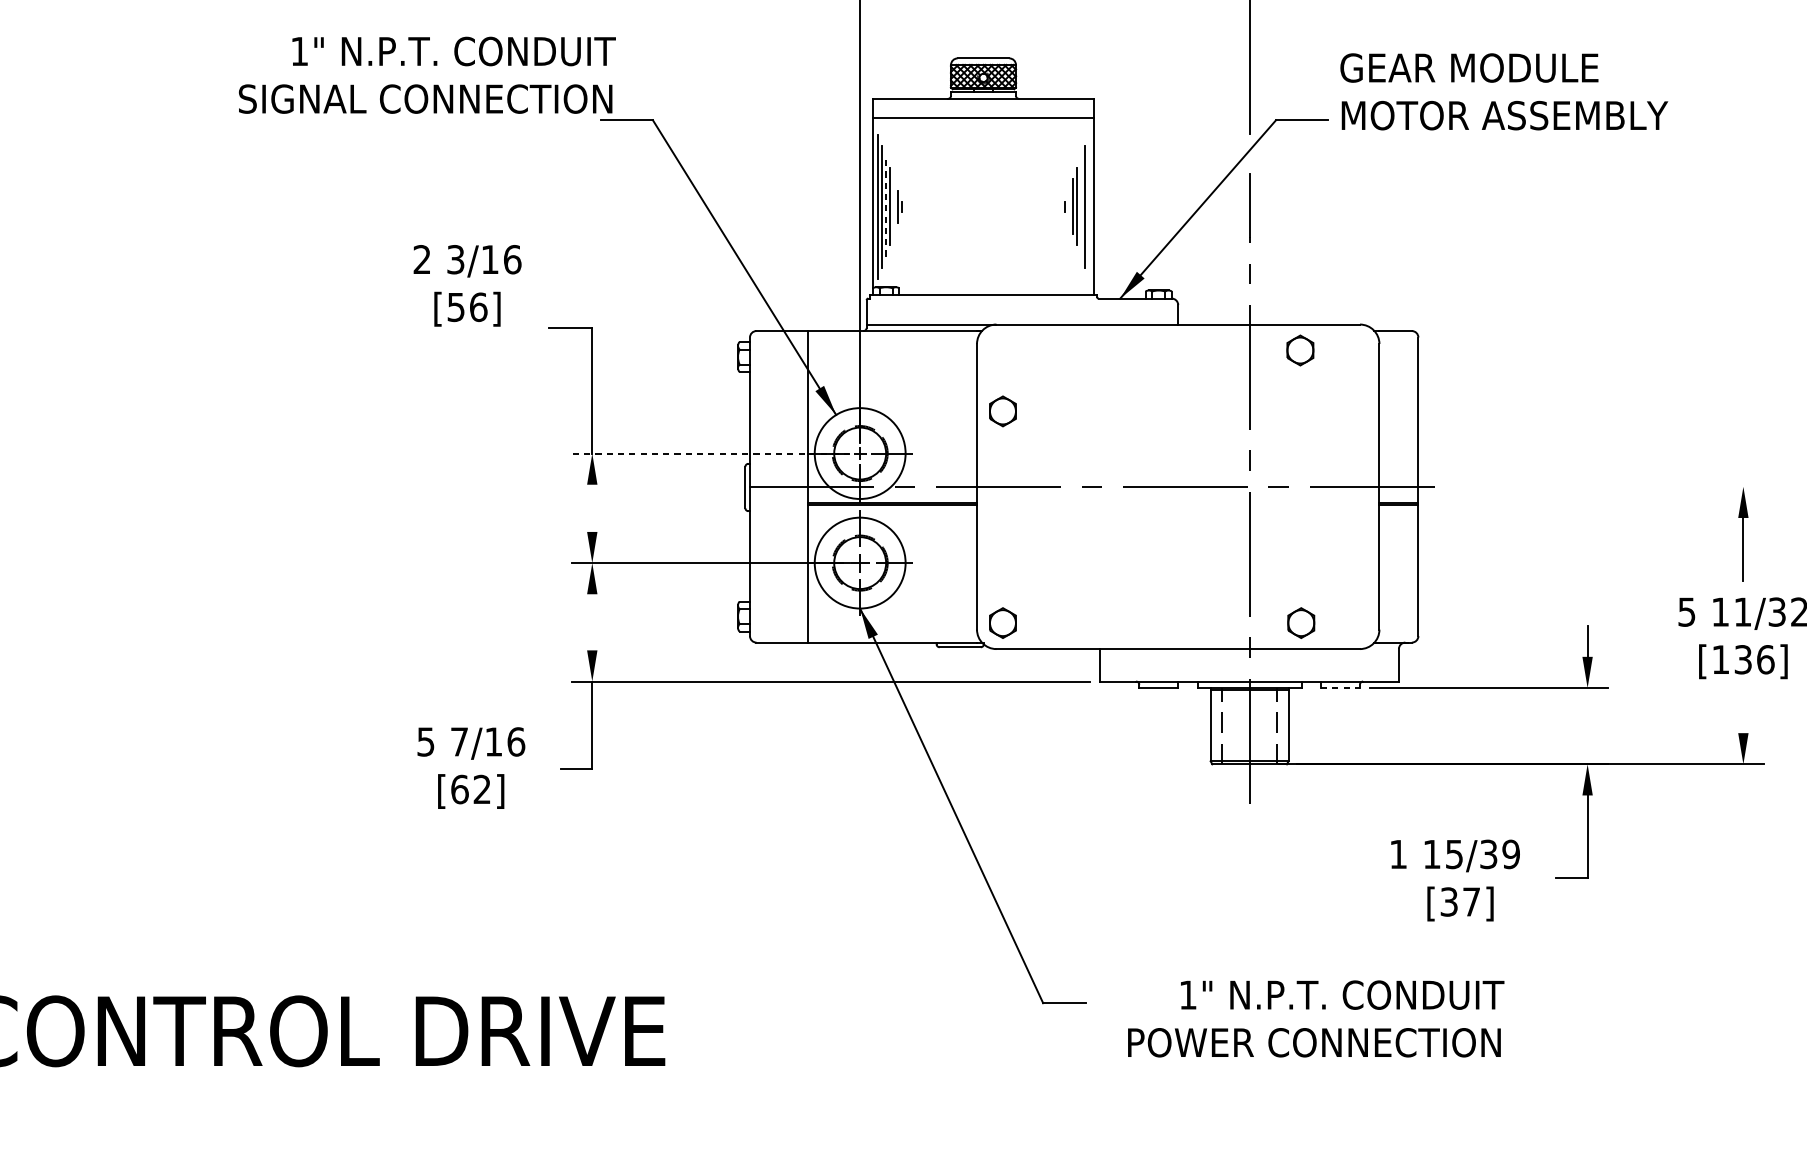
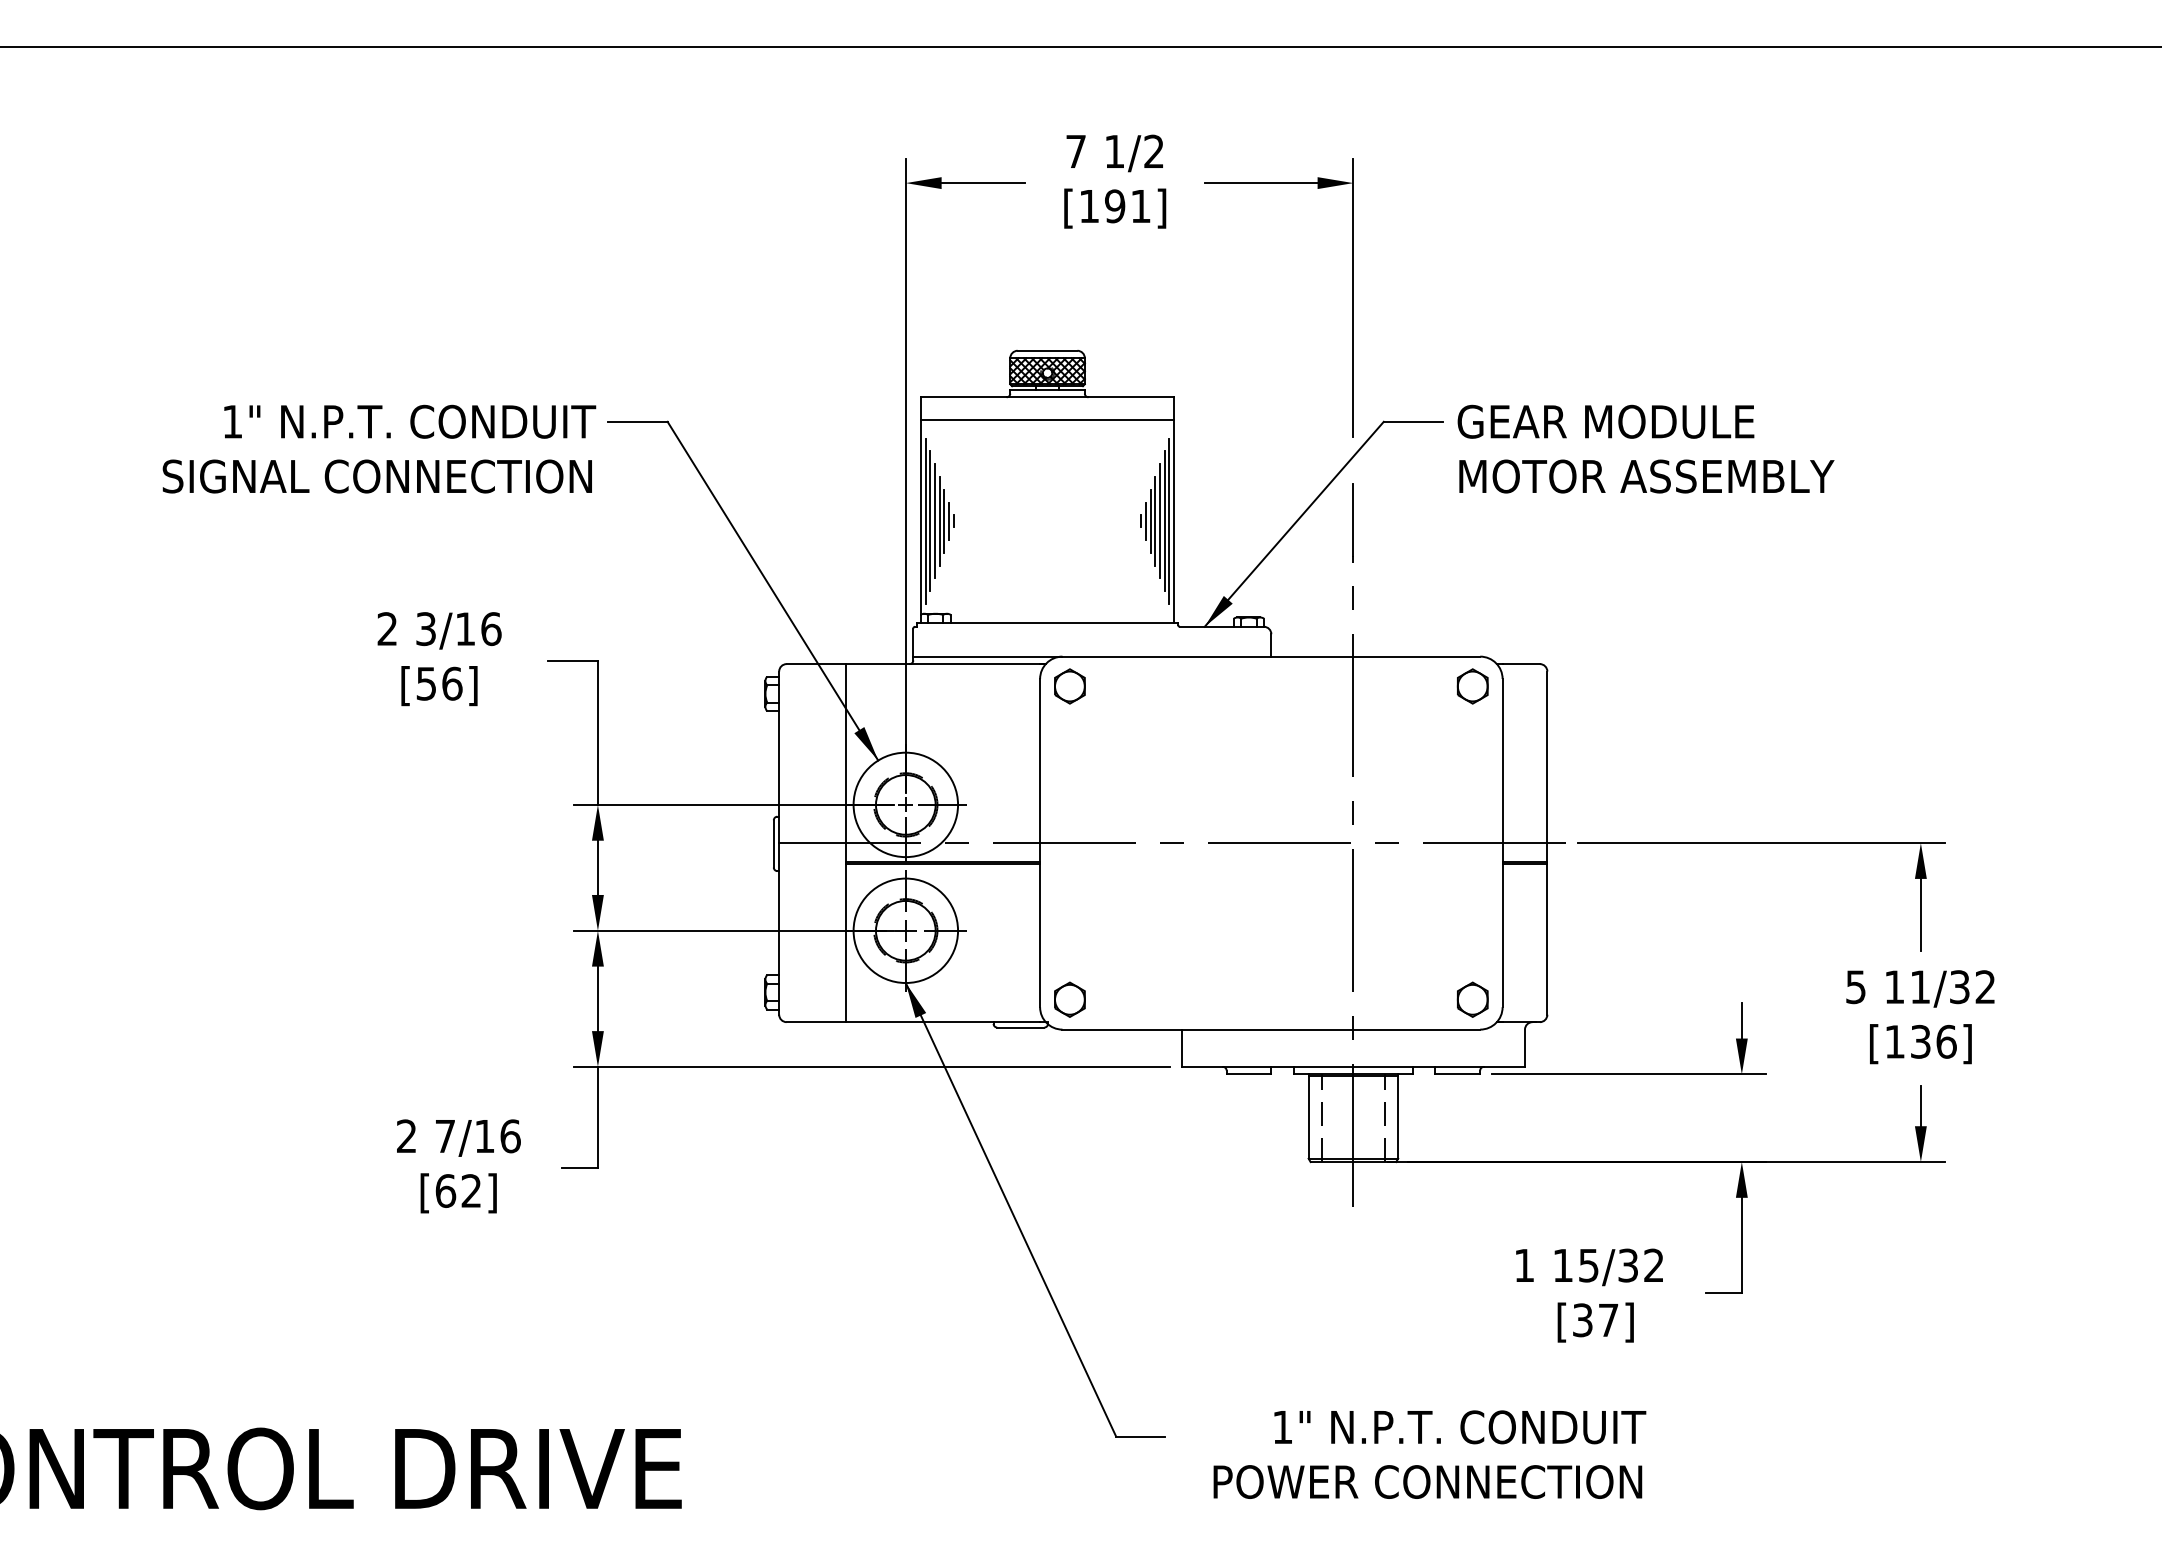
text: (427, 74) -> (379, 448), moved
text: (1503, 91) -> (1645, 448), moved
line: (886, 206) -> (935, 520), dashed -> solid
line: (893, 206) -> (944, 520), added
line: (1069, 206) -> (1146, 520), added
line: (1081, 206) -> (1160, 521), added
line: (1089, 206) -> (1169, 521), added
text: (467, 286) -> (439, 659), moved
part: (1300, 350) -> (1472, 686), moved
part: (1002, 411) -> (1069, 686), moved
line: (710, 453) -> (733, 804), dashed -> solid
line: (1603, 487) -> (1760, 843), added
line: (591, 508) -> (597, 867), added
line: (591, 622) -> (597, 998), added
part: (1301, 622) -> (1472, 999), moved
line: (1341, 688) -> (1458, 1074), dashed -> solid
line: (1743, 715) -> (1920, 1106), added
text: (425, 742) -> (406, 1136), 5 -> 2
text: (1510, 854) -> (1653, 1265), 15/39 -> 15/32

